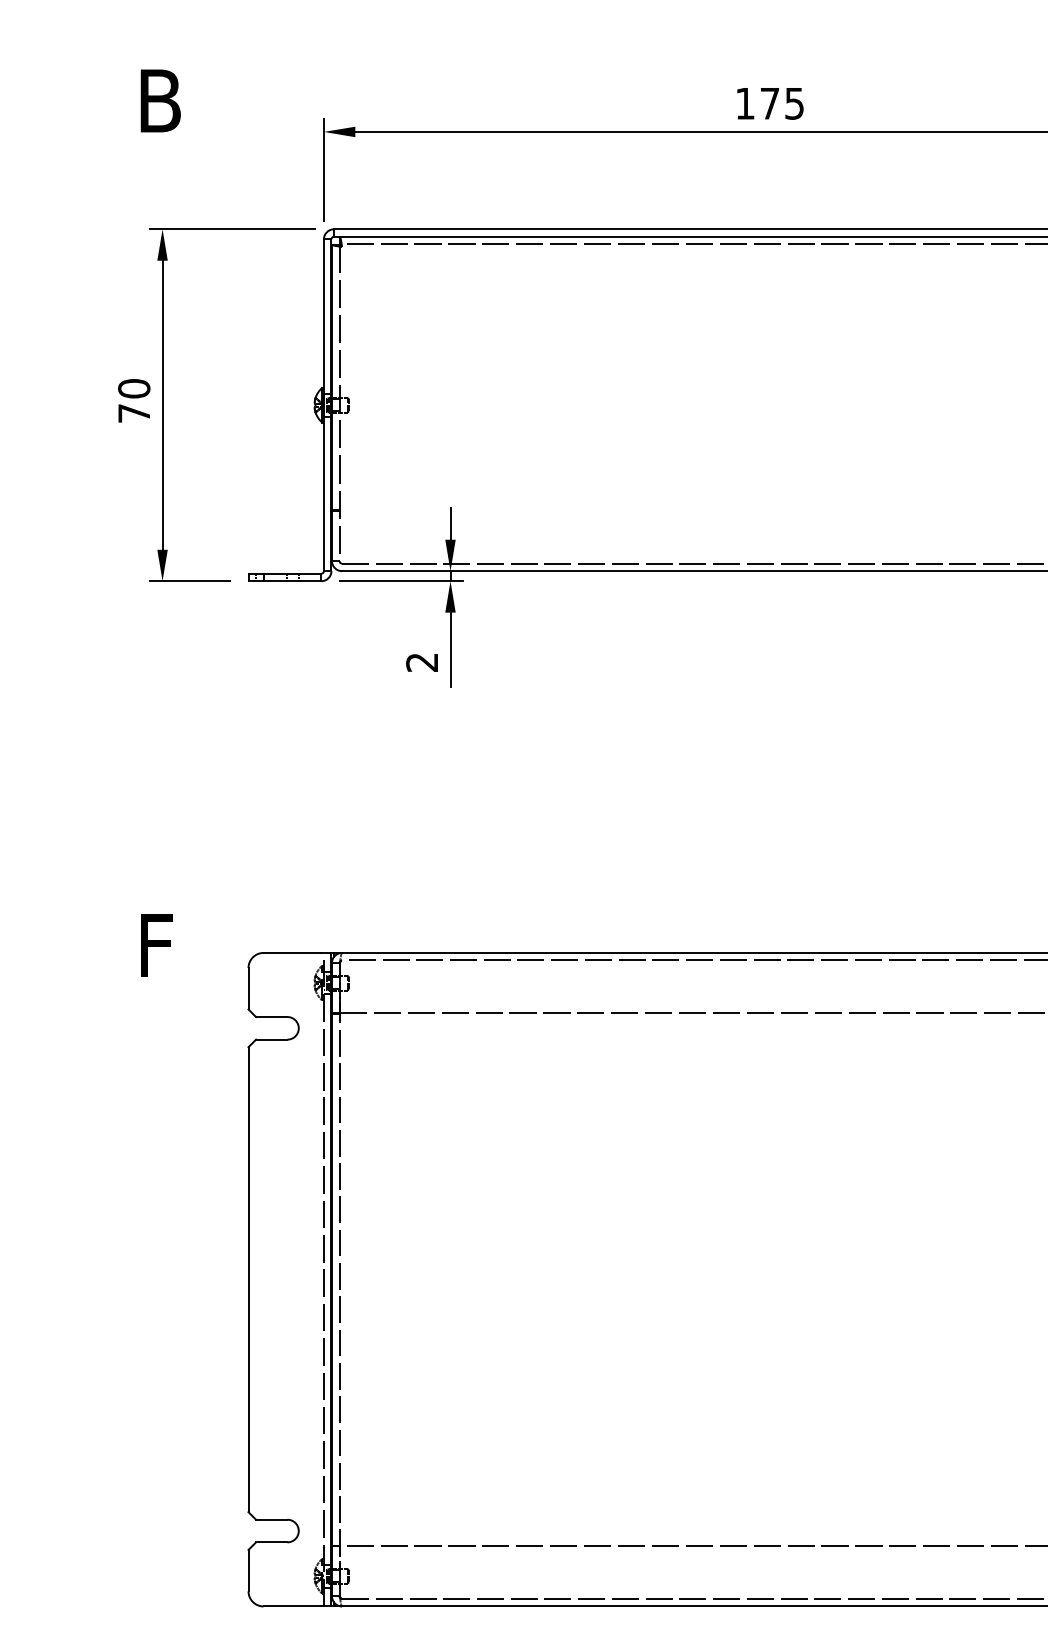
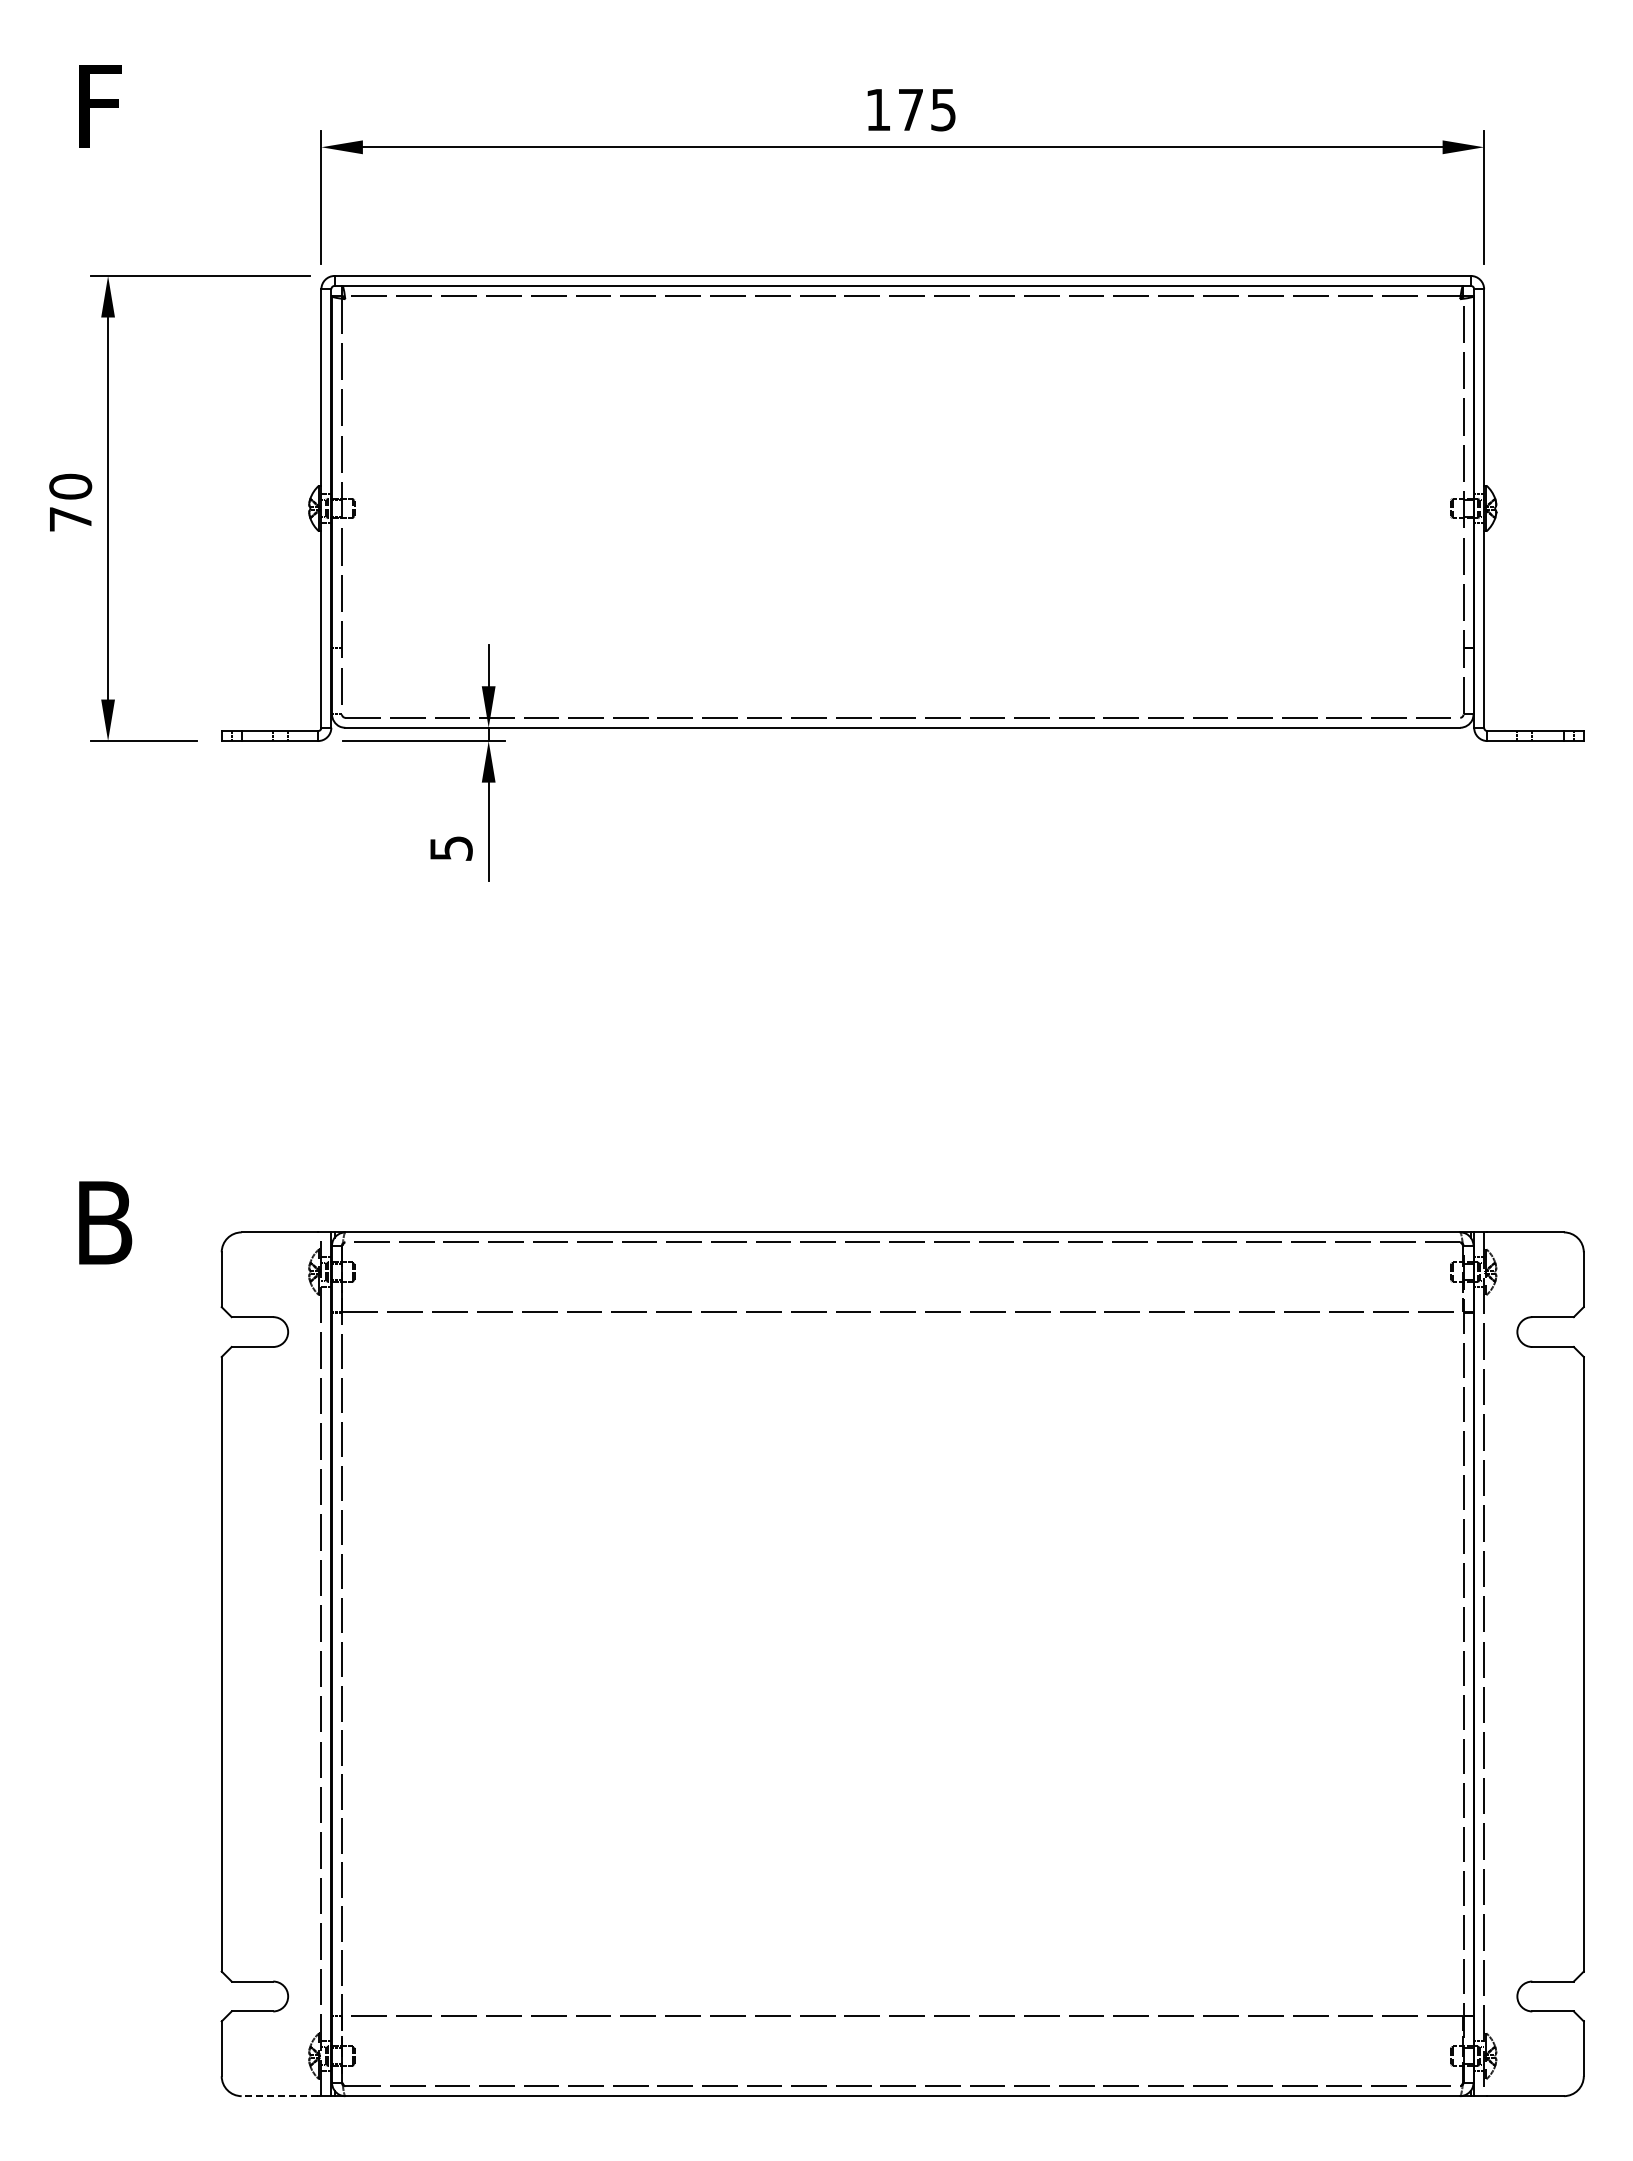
text: (160, 100) -> (105, 105), B -> F
text: (421, 662) -> (450, 848), 2 -> 5
text: (160, 945) -> (105, 1222), F -> B
line: (292, 1606) -> (279, 2096), solid -> dashed

